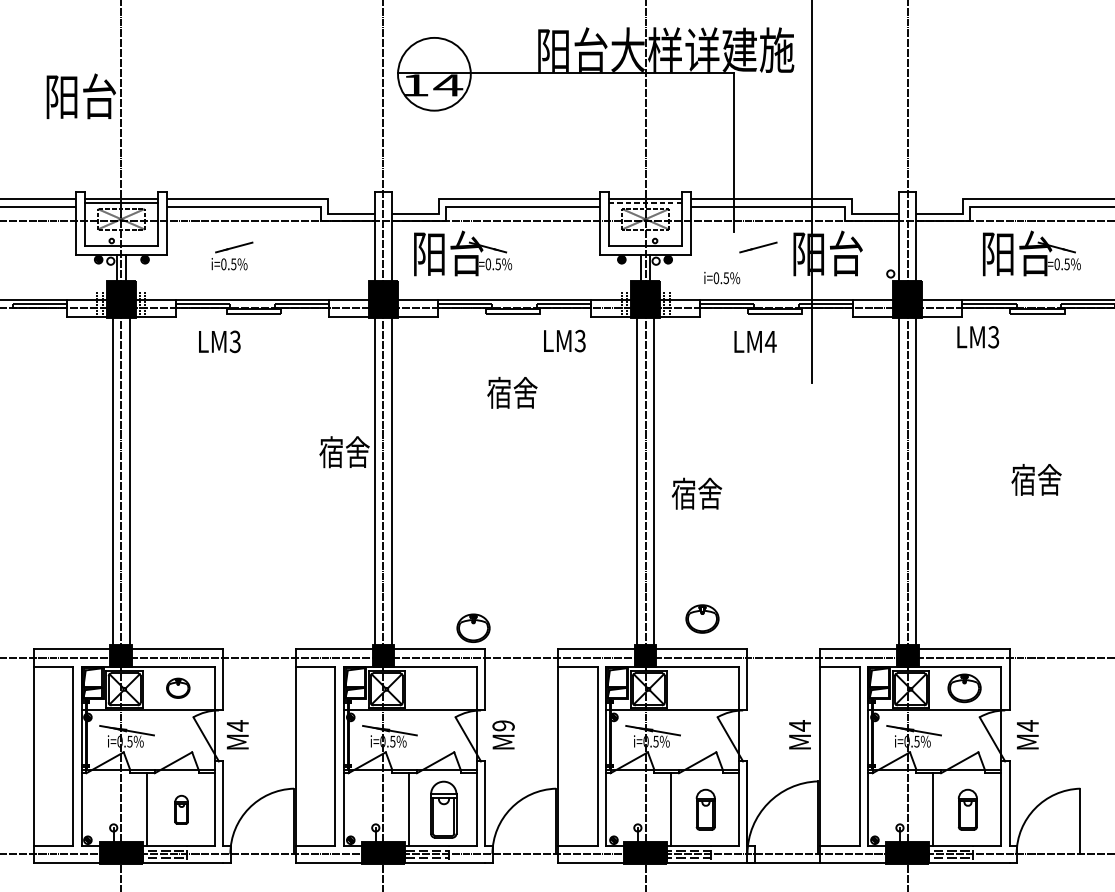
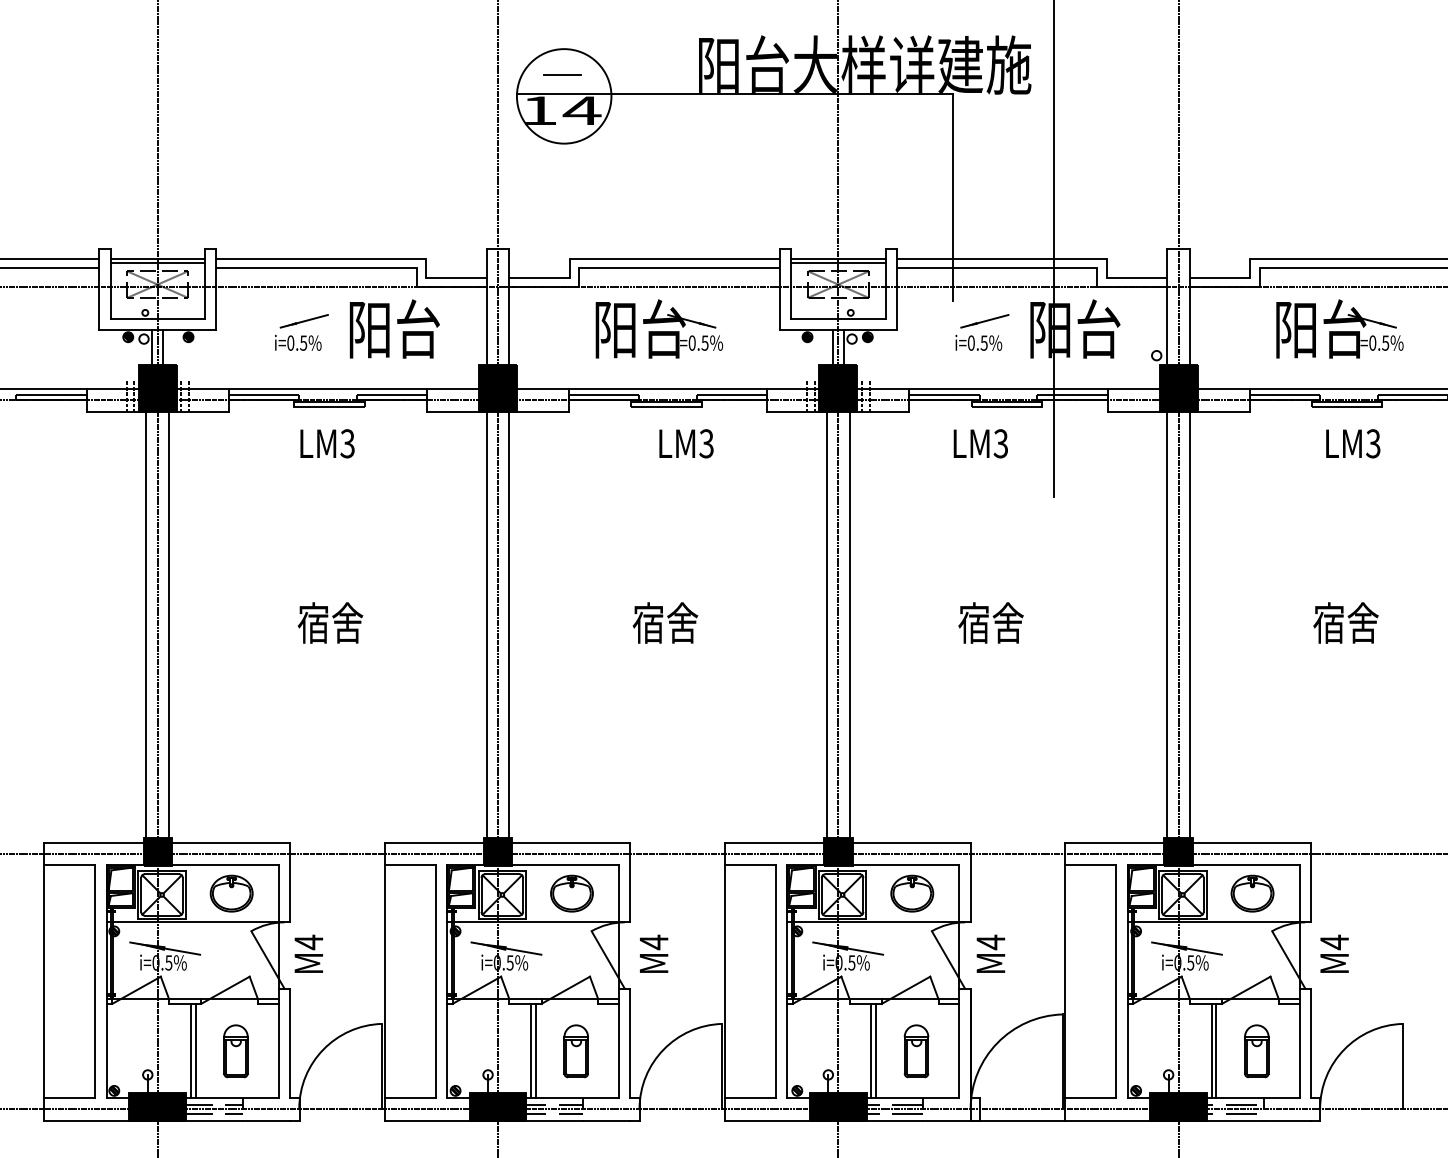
line: (433, 58) -> (562, 75), added
text: (81, 95) -> (394, 328), moved
line: (644, 203) -> (837, 263), dashed -> solid
part: (462, 253) -> (658, 328), moved
text: (721, 277) -> (978, 342), moved
text: (978, 337) -> (1353, 443), moved
text: (564, 340) -> (686, 443), moved
text: (219, 341) -> (327, 443), moved
text: (770, 341) -> (1000, 443), LM4 -> LM3
text: (512, 392) -> (665, 622), moved
text: (344, 451) -> (330, 622), moved
text: (696, 493) -> (990, 622), moved
part: (702, 618) -> (912, 893), moved
part: (473, 628) -> (571, 893), moved
part: (178, 688) -> (231, 893), size x1.43
text: (503, 725) -> (653, 942), M9 -> M4
text: (799, 734) -> (990, 953), moved
line: (150, 809) -> (195, 1050), added
part: (181, 809) -> (235, 1051), size x1.43
line: (412, 809) -> (535, 1050), added
part: (443, 809) -> (575, 1051), size x0.71
line: (674, 809) -> (876, 1050), added
line: (936, 809) -> (1216, 1050), added

